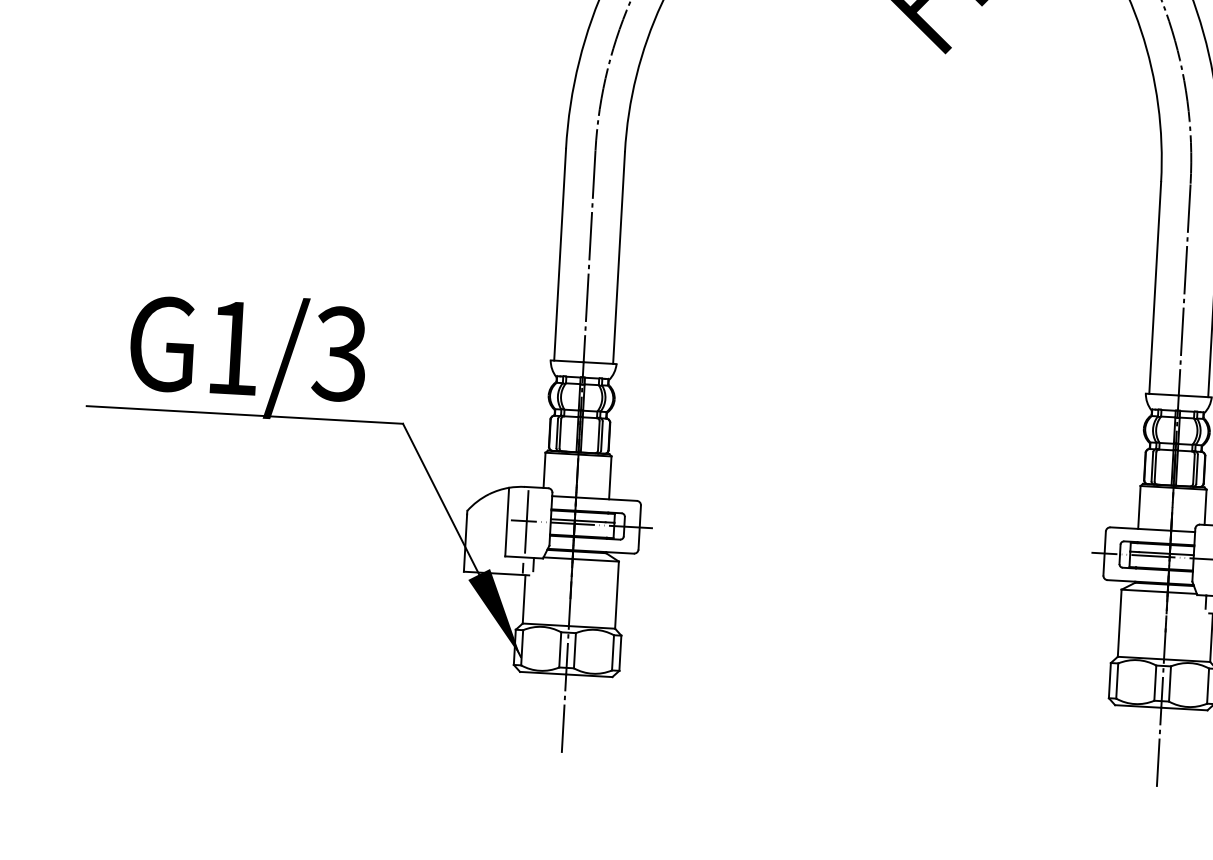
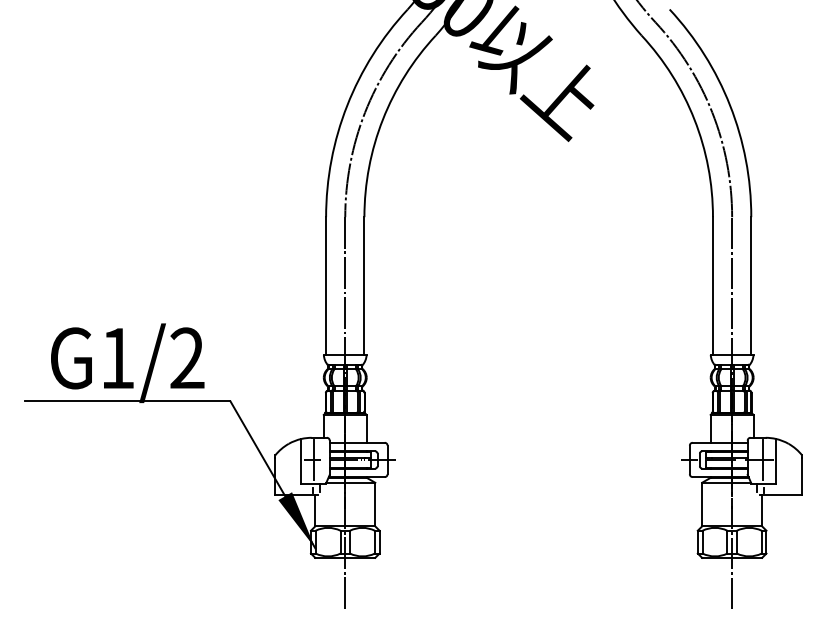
text: (339, 354) -> (186, 358), G1/3 -> G1/2

